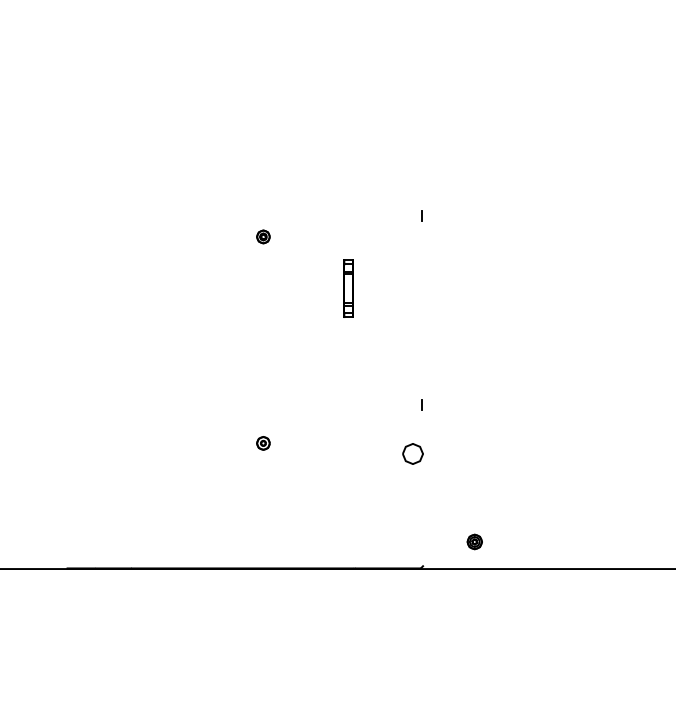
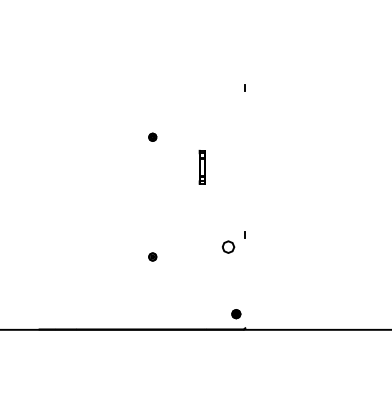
line: (421, 214) -> (244, 87), moved
part: (413, 452) -> (228, 246), moved
part: (475, 542) -> (236, 314), moved

